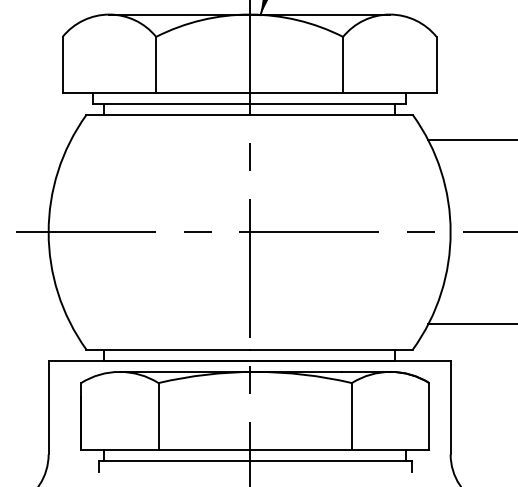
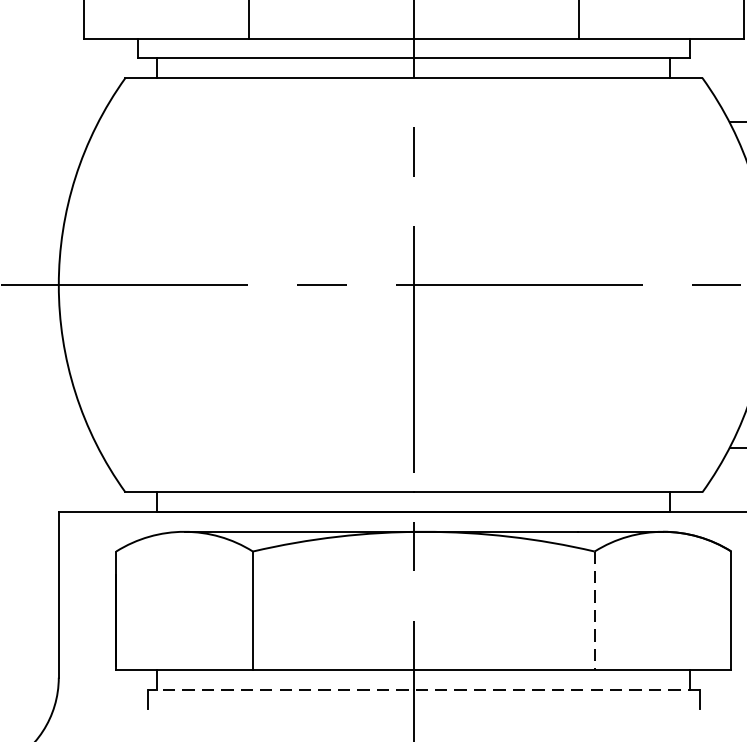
line: (351, 416) -> (593, 610), solid -> dashed
line: (254, 461) -> (422, 690), solid -> dashed

